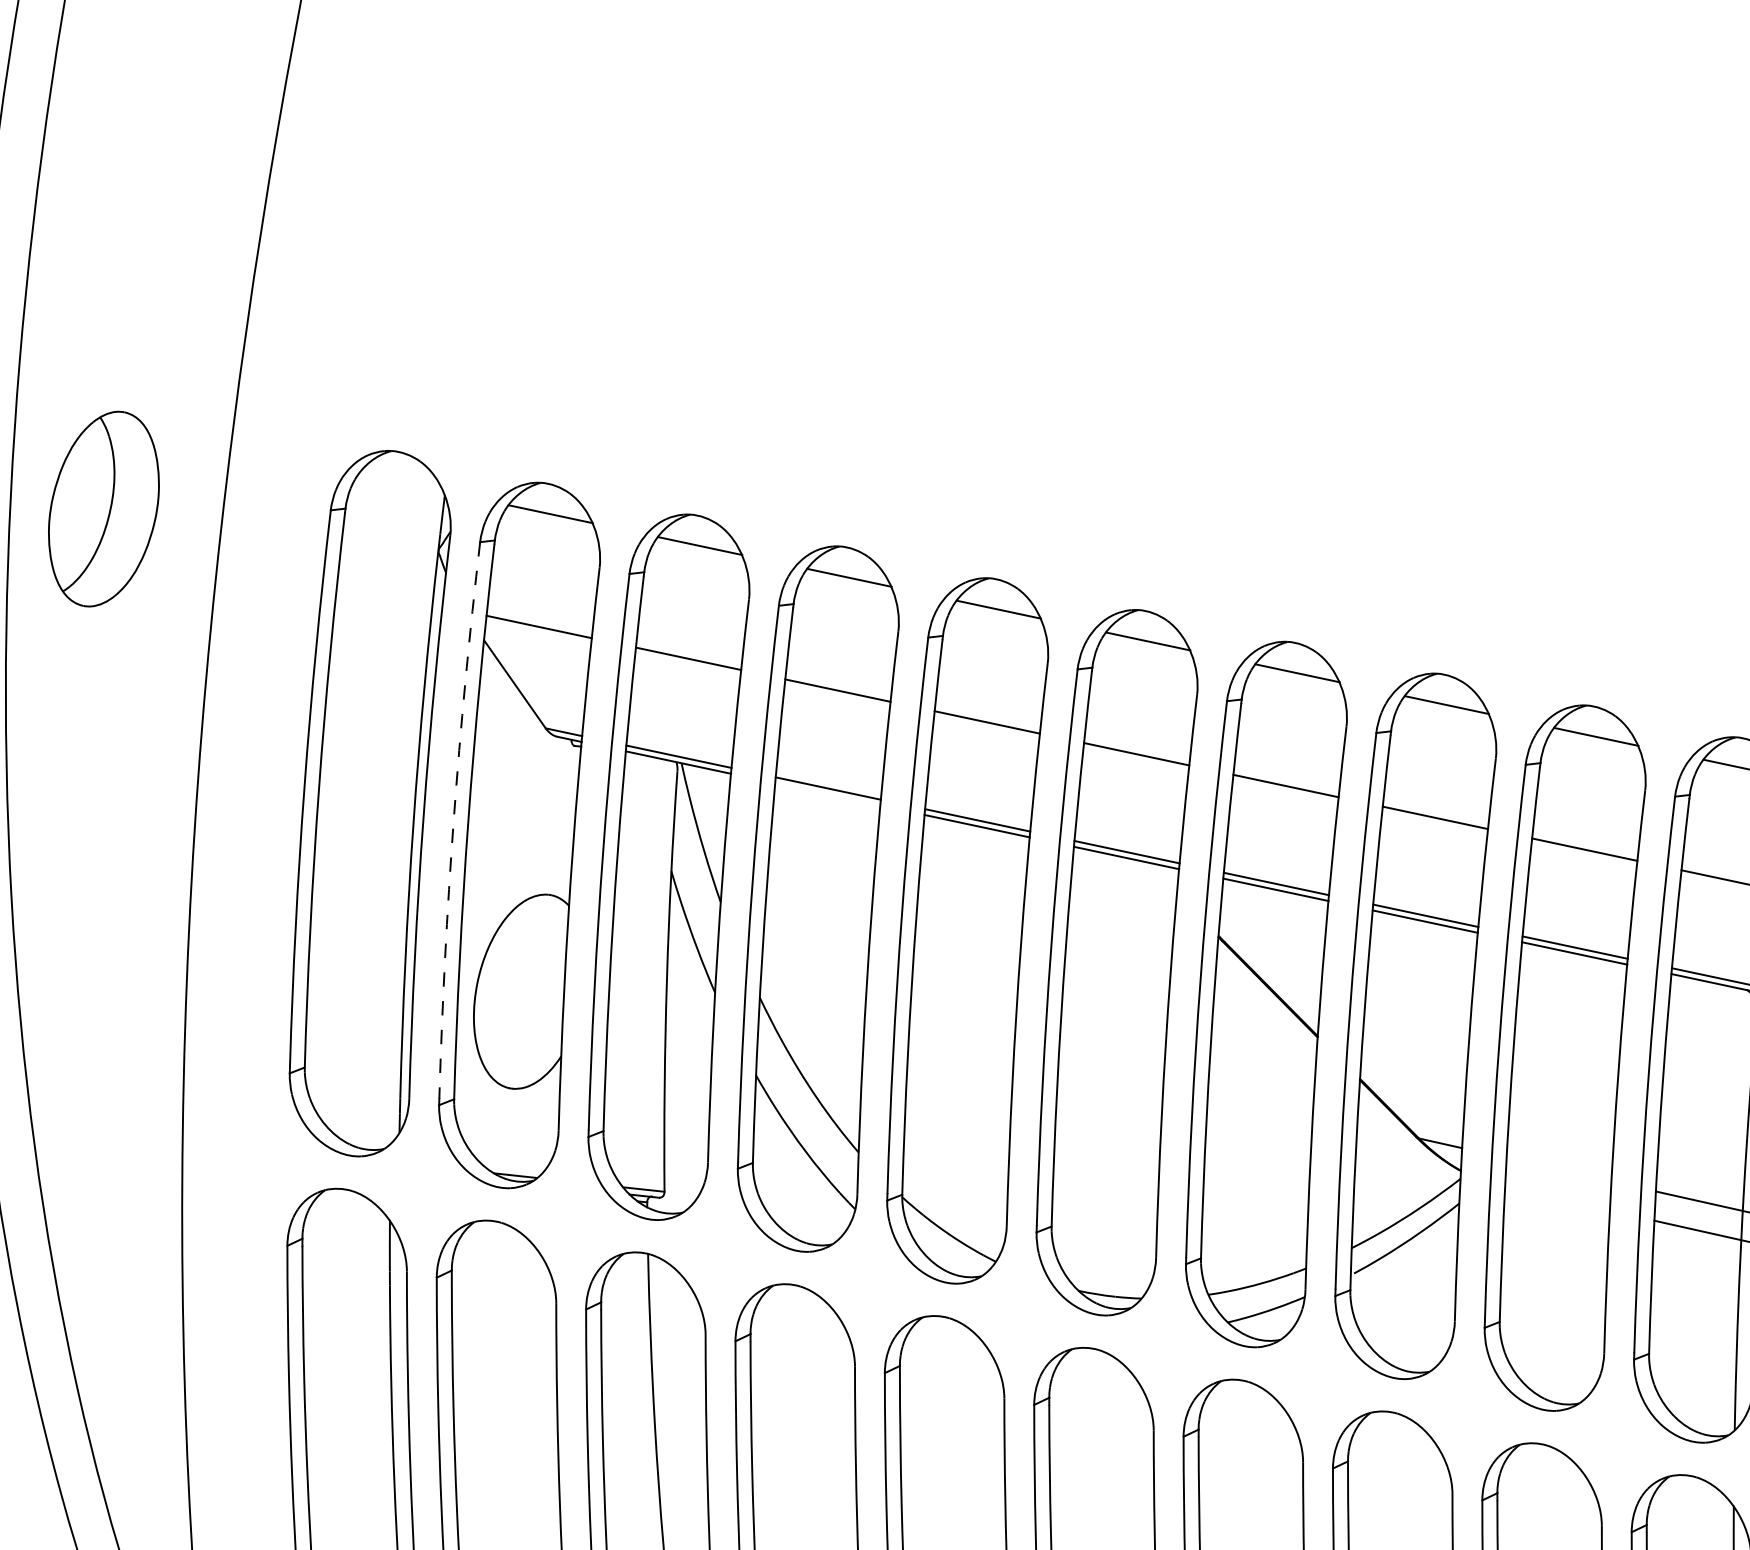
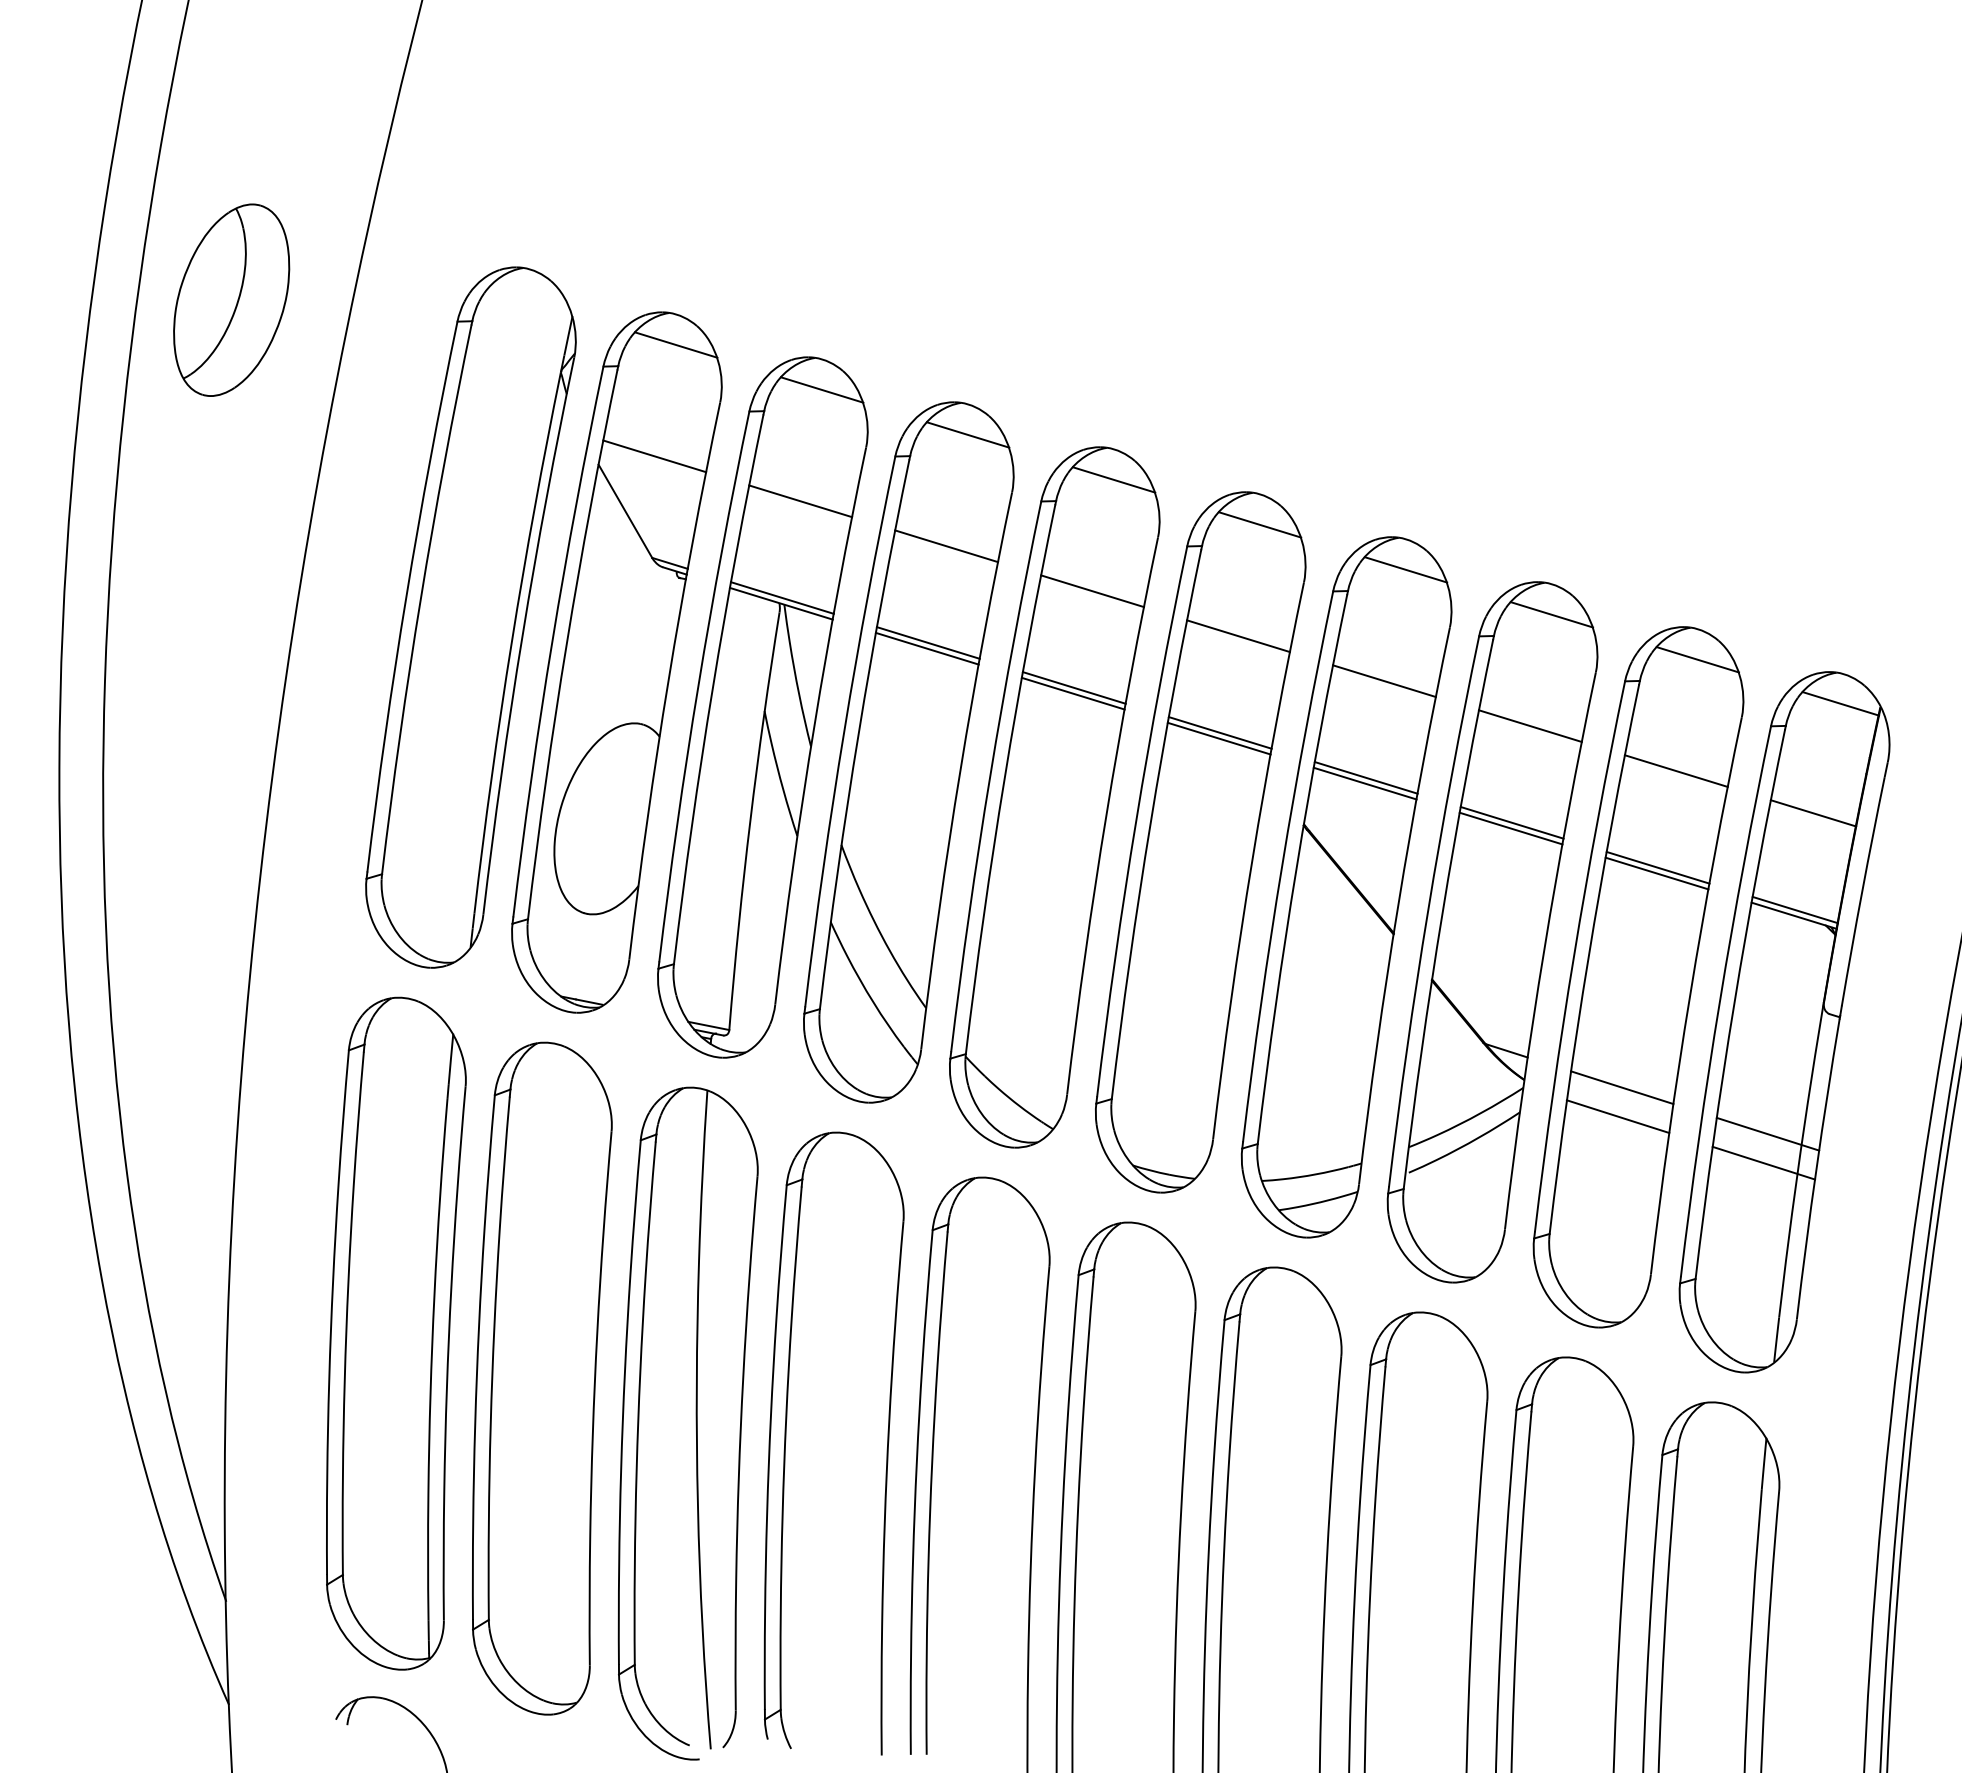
line: (827, 794) -> (926, 648), added
arc: (453, 820) -> (552, 641), dashed -> solid
line: (1559, 1169) -> (1622, 1087), added
line: (1556, 1198) -> (1617, 1116), added

